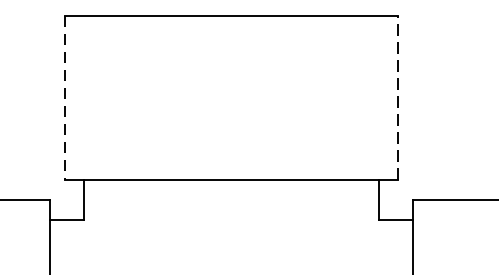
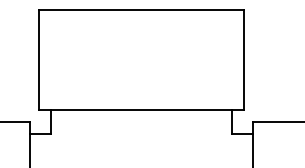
line: (398, 97) -> (243, 59), dashed -> solid
line: (64, 99) -> (39, 60), dashed -> solid

